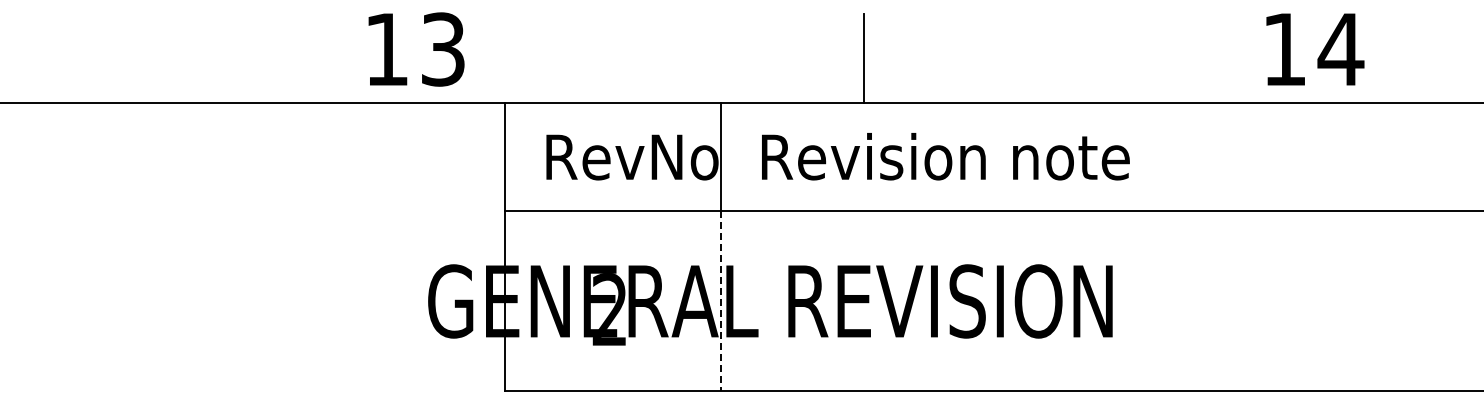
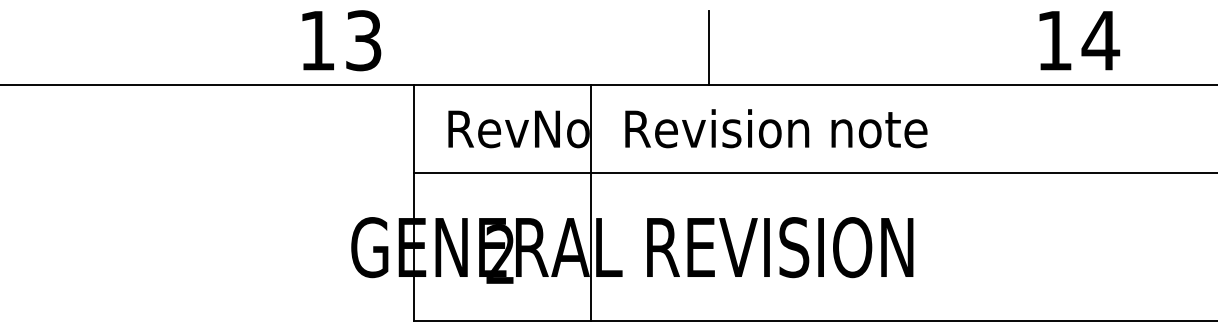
line: (720, 300) -> (591, 246), dashed -> solid

